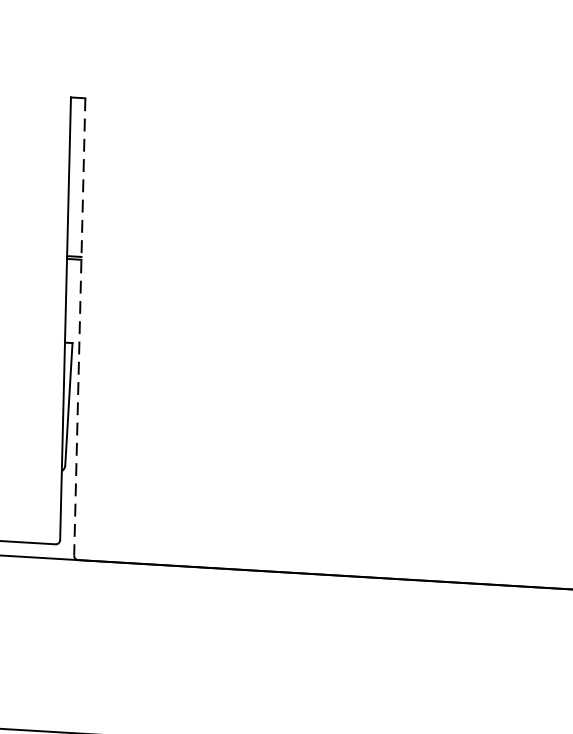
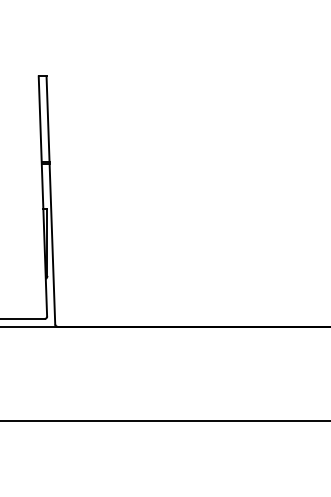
line: (79, 327) -> (50, 200), dashed -> solid

